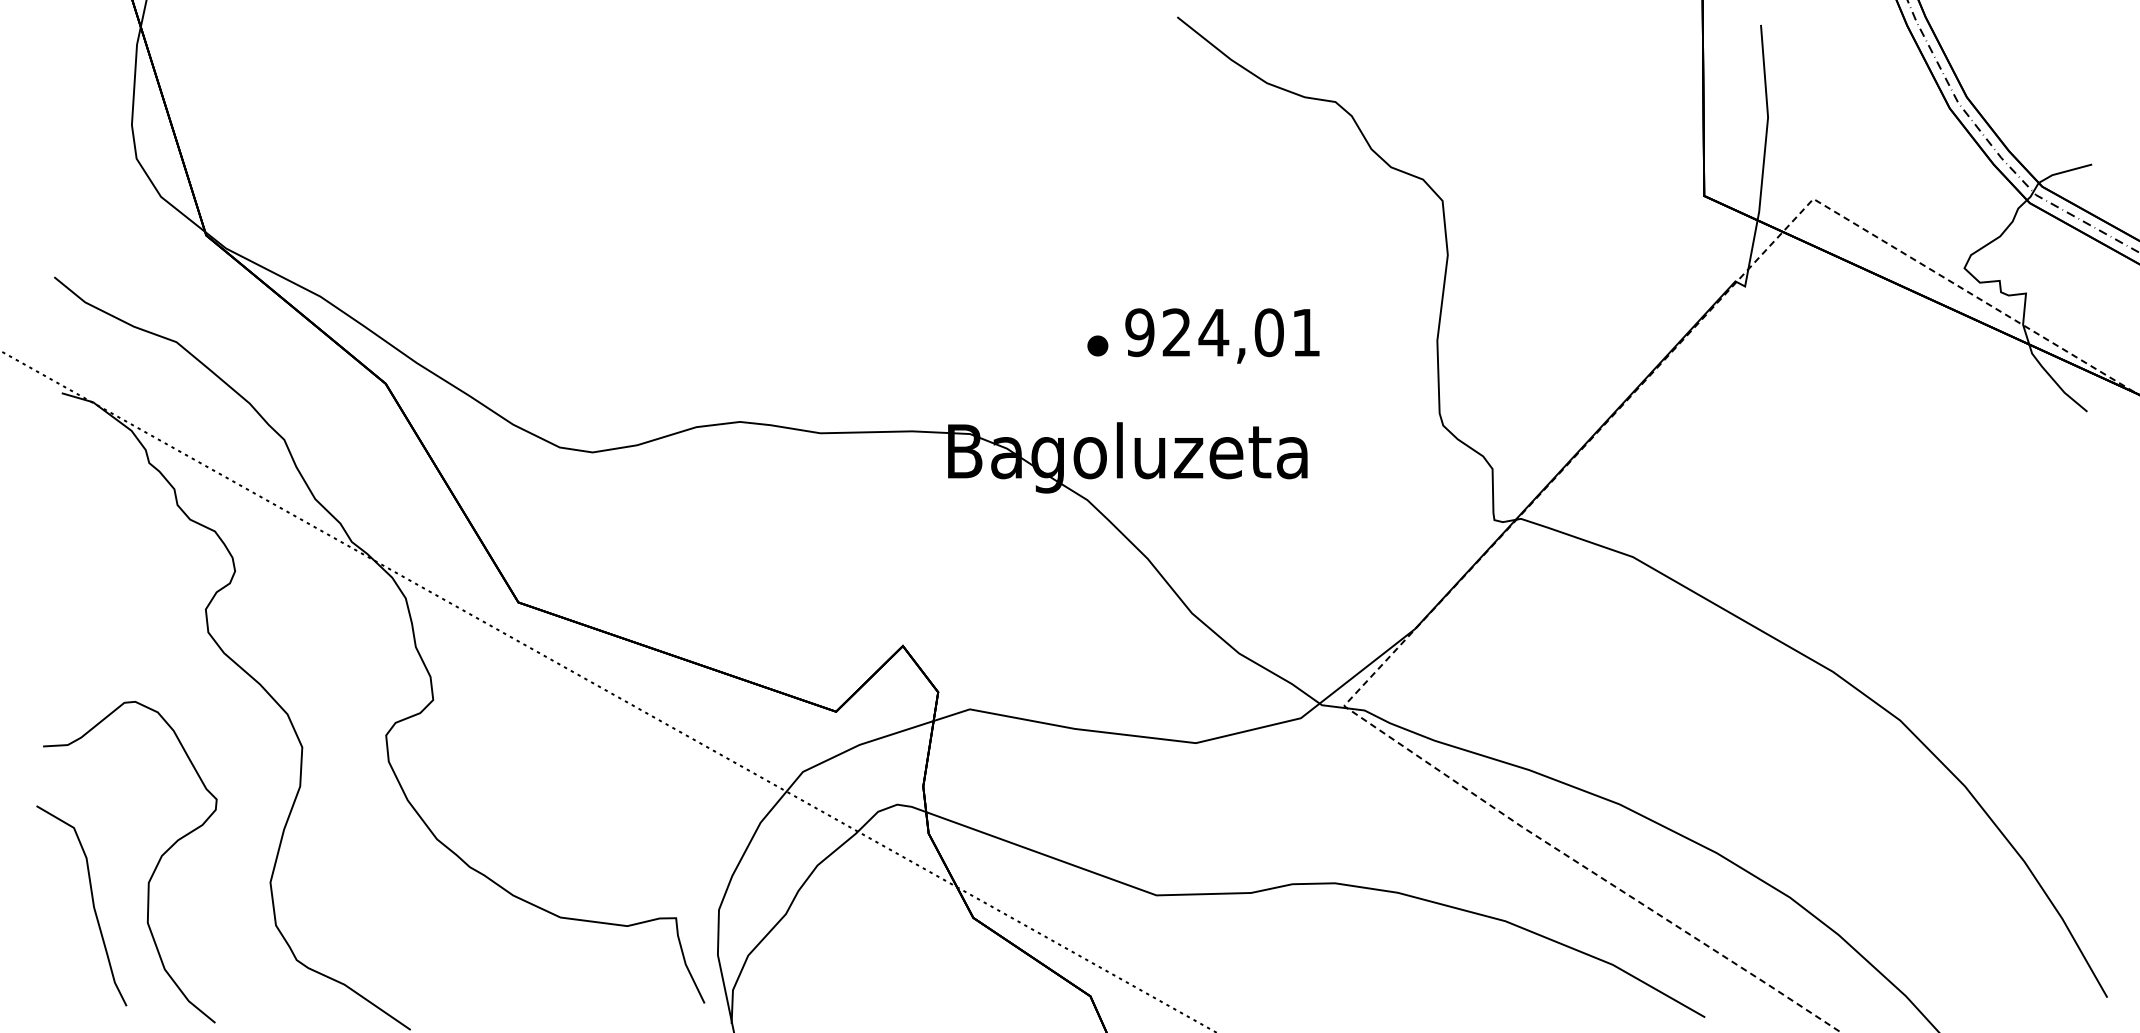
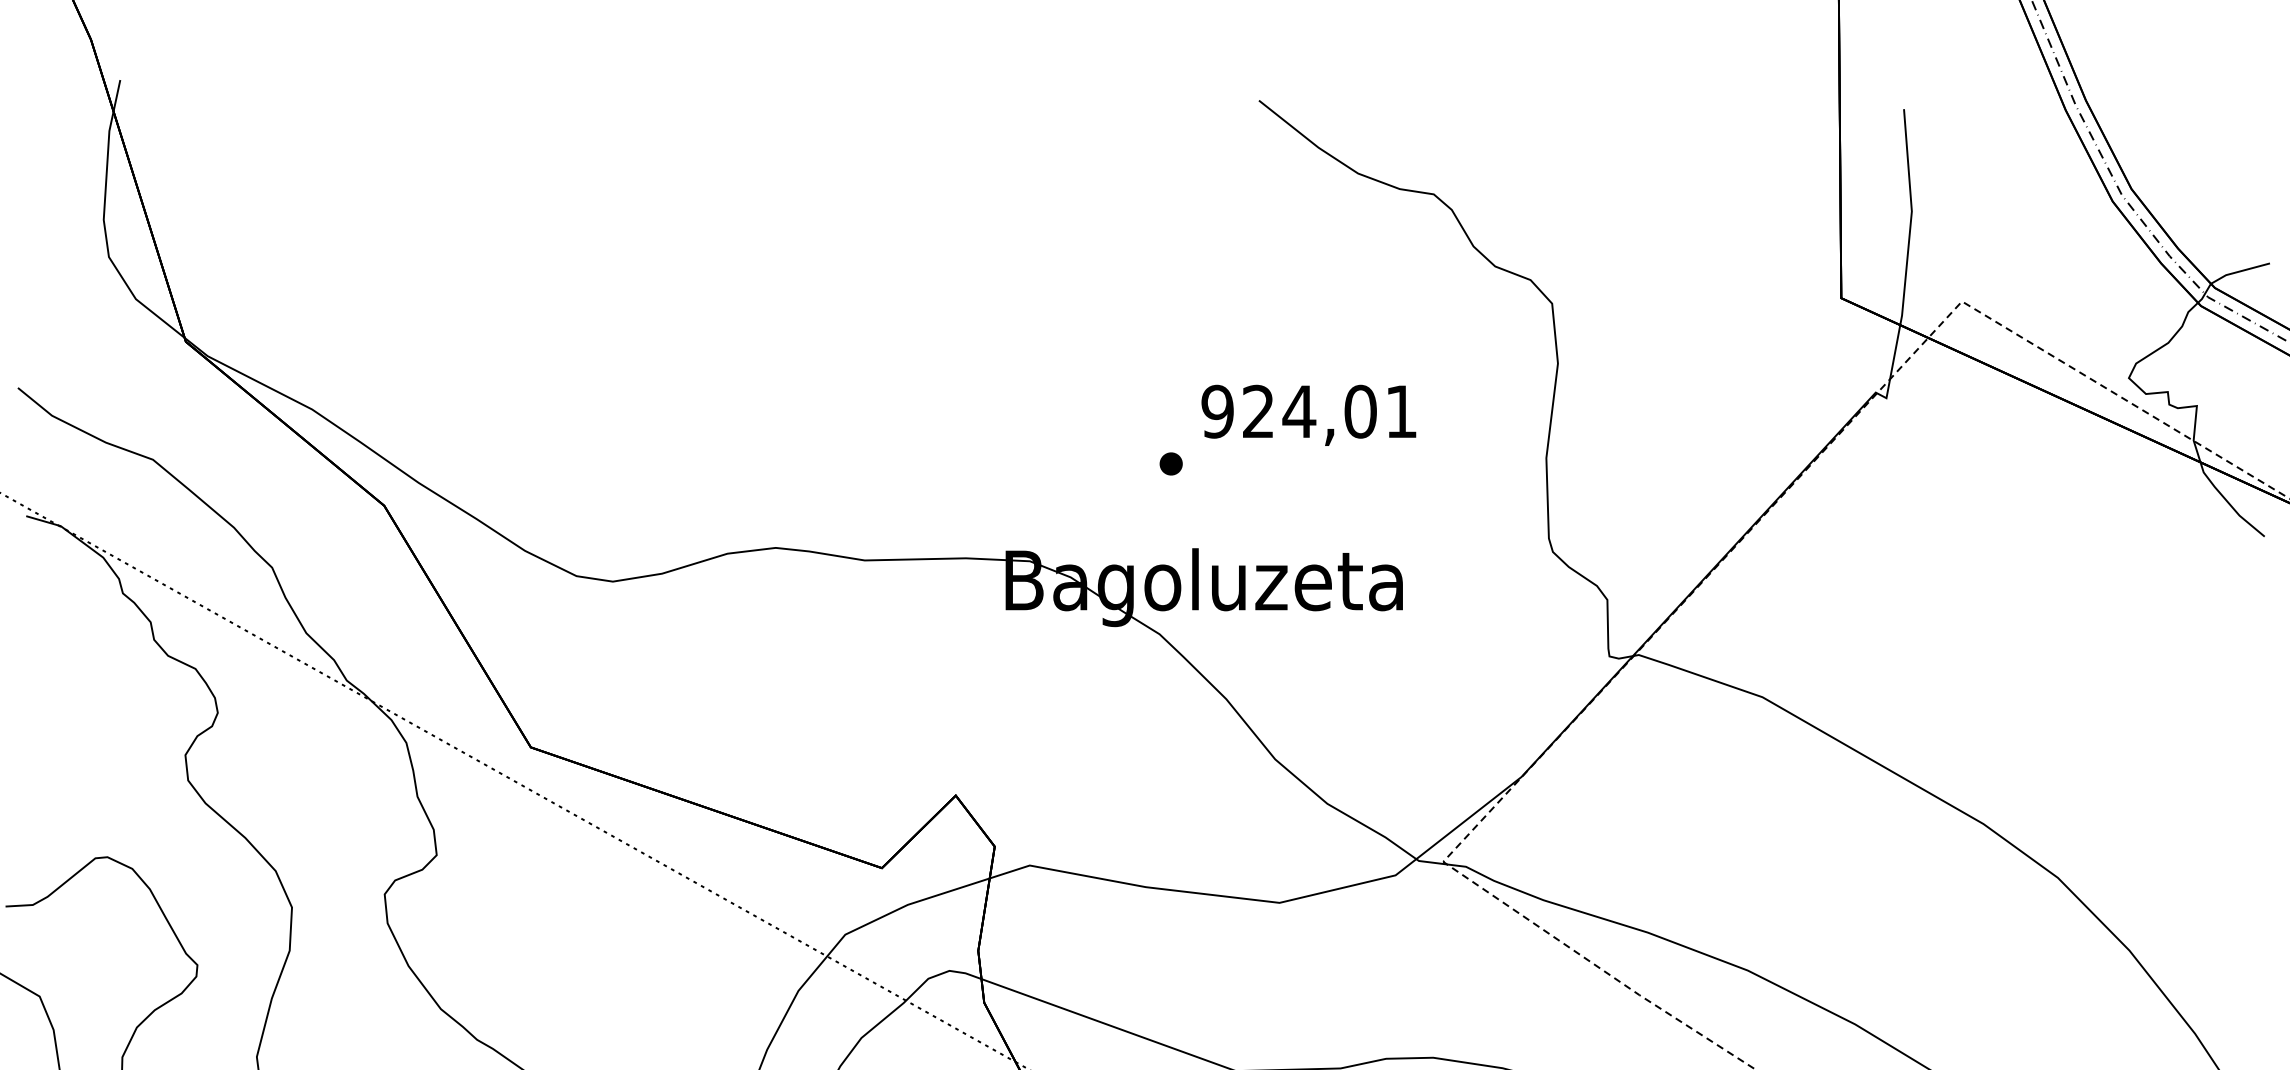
text: (1222, 335) -> (1308, 414), moved

